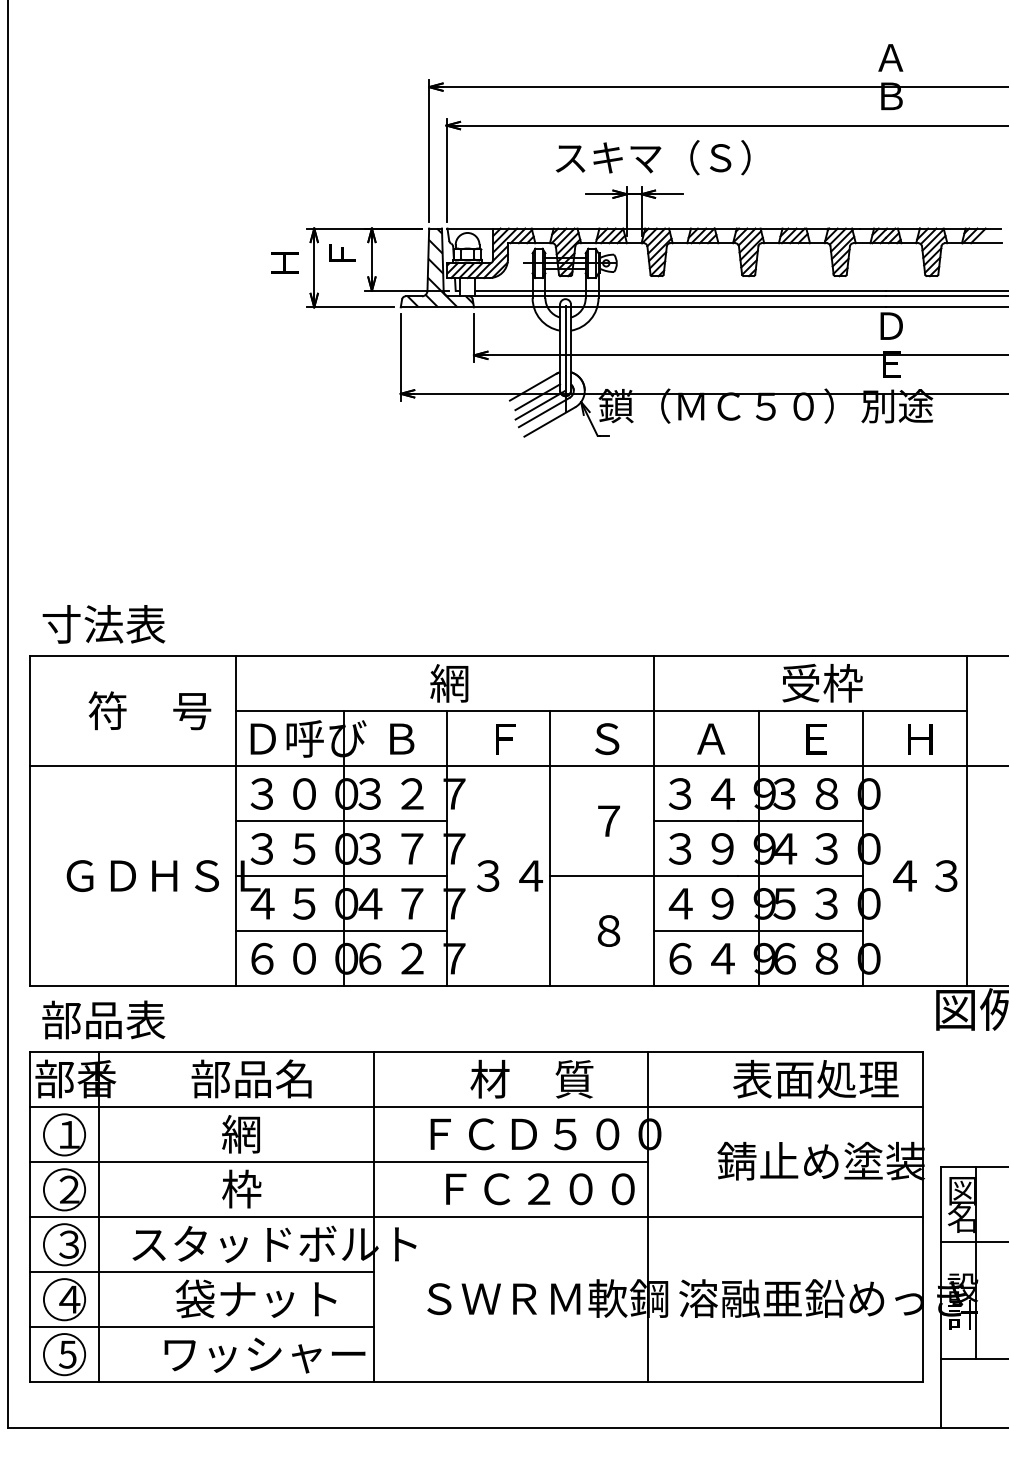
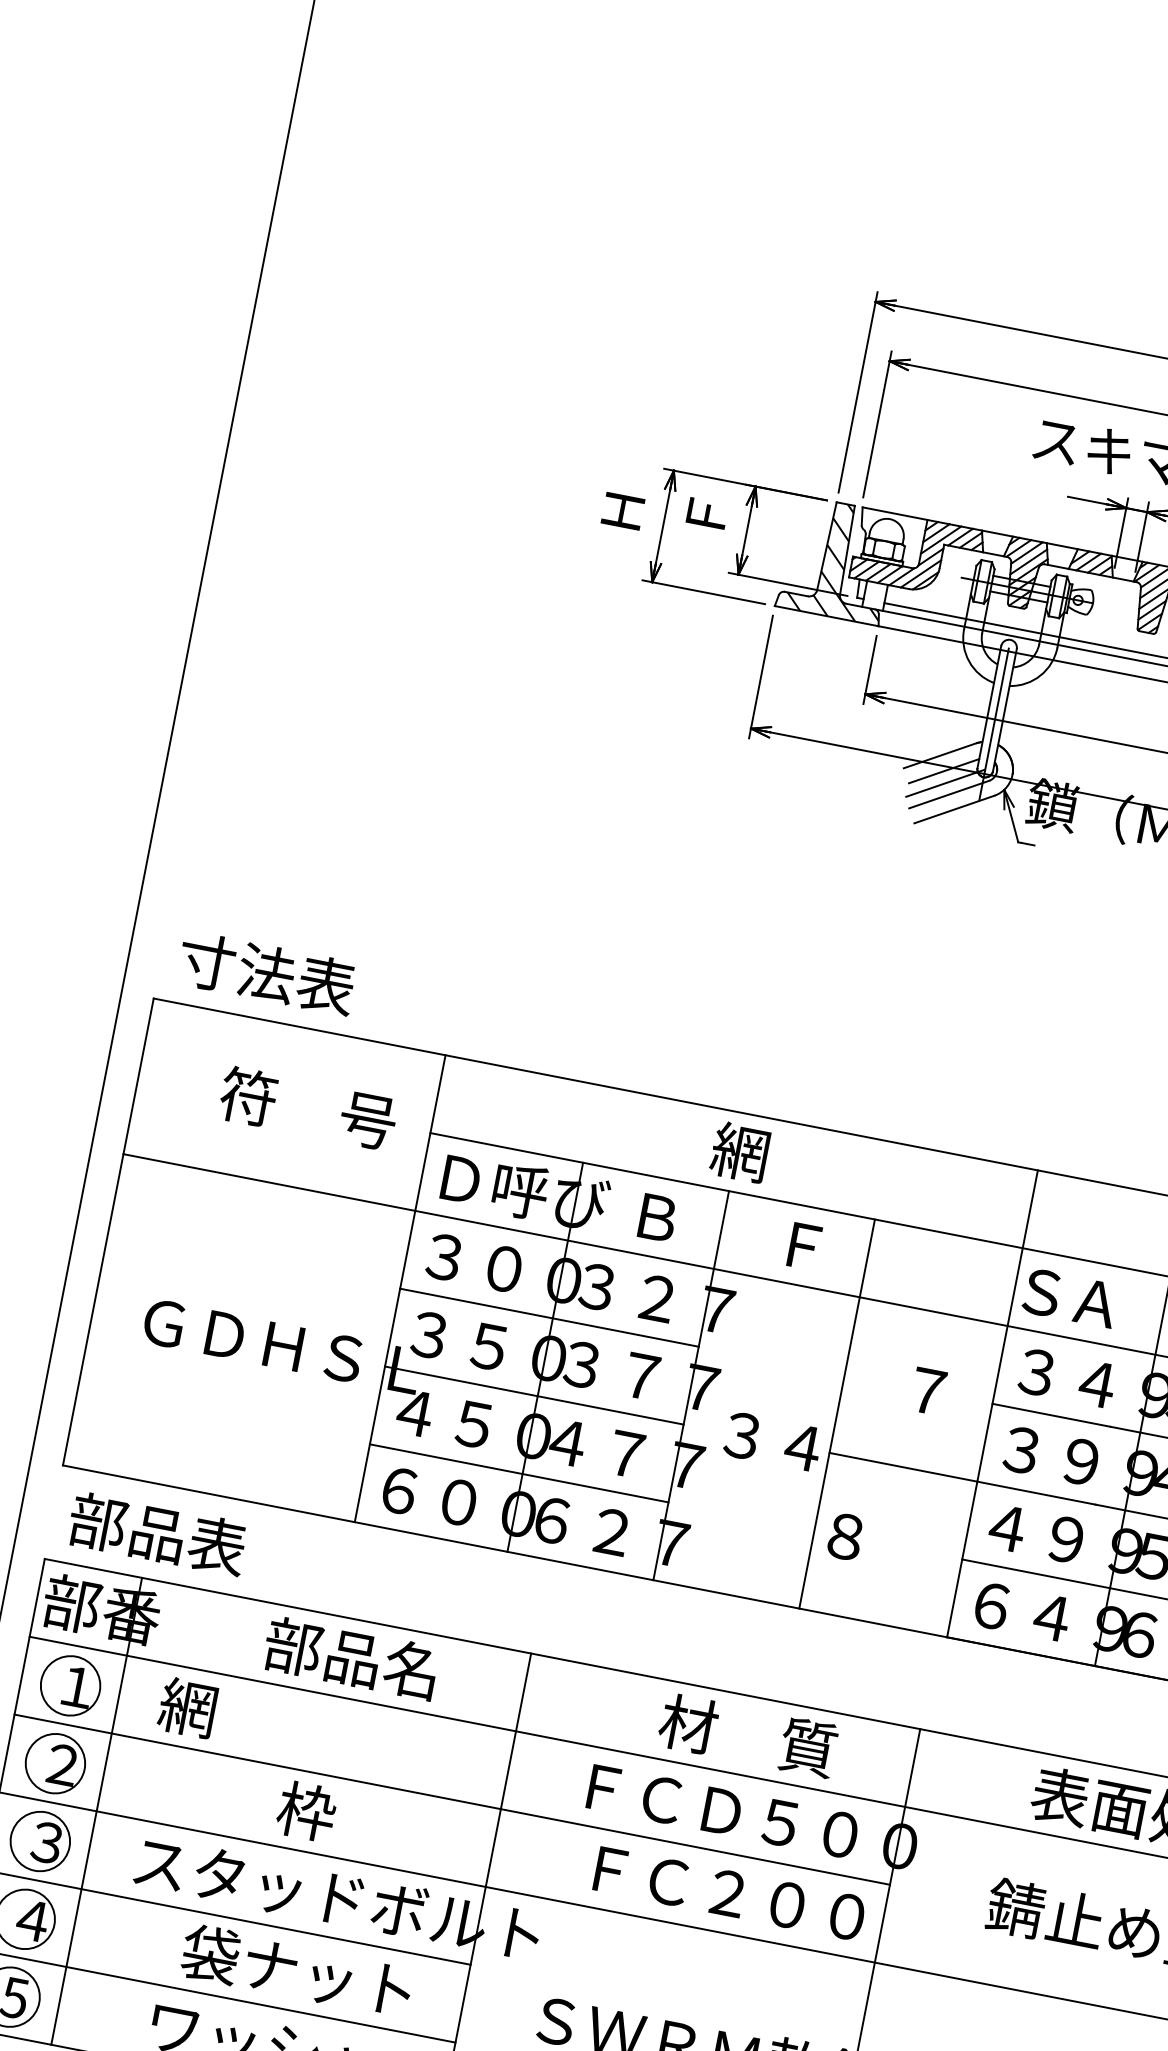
text: (607, 739) -> (1042, 1293), moved
text: (608, 930) -> (845, 1535), moved
text: (240, 1134) -> (186, 1707), moved

